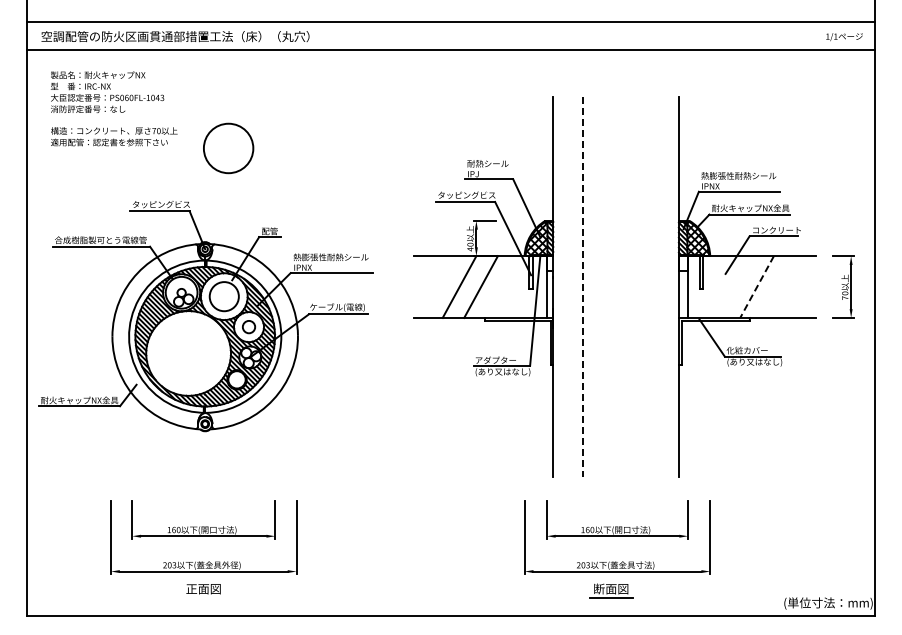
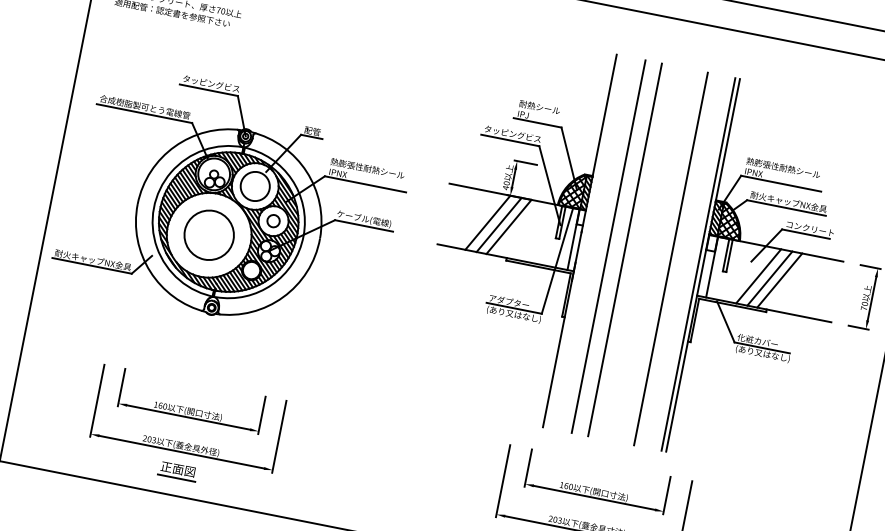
circle: (228, 148) -> (209, 235), moved
line: (470, 286) -> (498, 224), added
line: (599, 286) -> (625, 249), added
line: (646, 286) -> (671, 258), added
line: (674, 286) -> (698, 263), added
line: (735, 286) -> (758, 275), added
line: (746, 286) -> (769, 277), added
line: (582, 287) -> (608, 247), dashed -> solid
line: (756, 287) -> (779, 280), dashed -> solid
line: (203, 598) -> (176, 478), added

